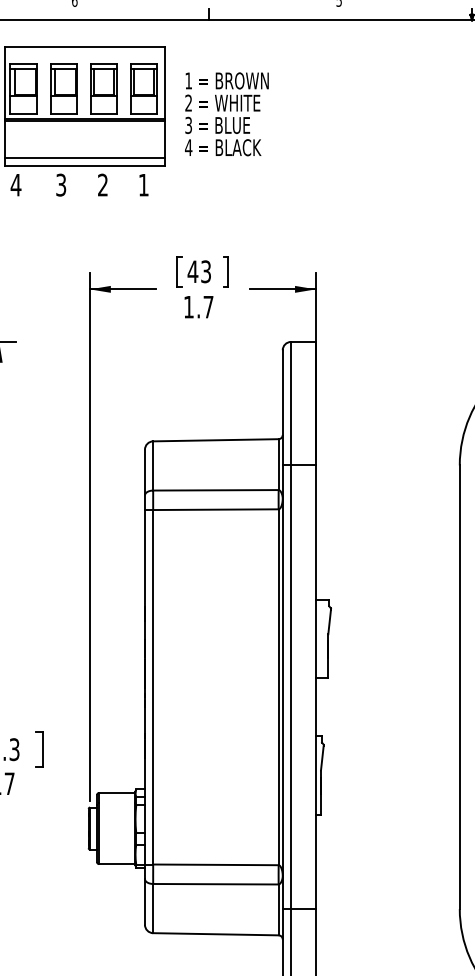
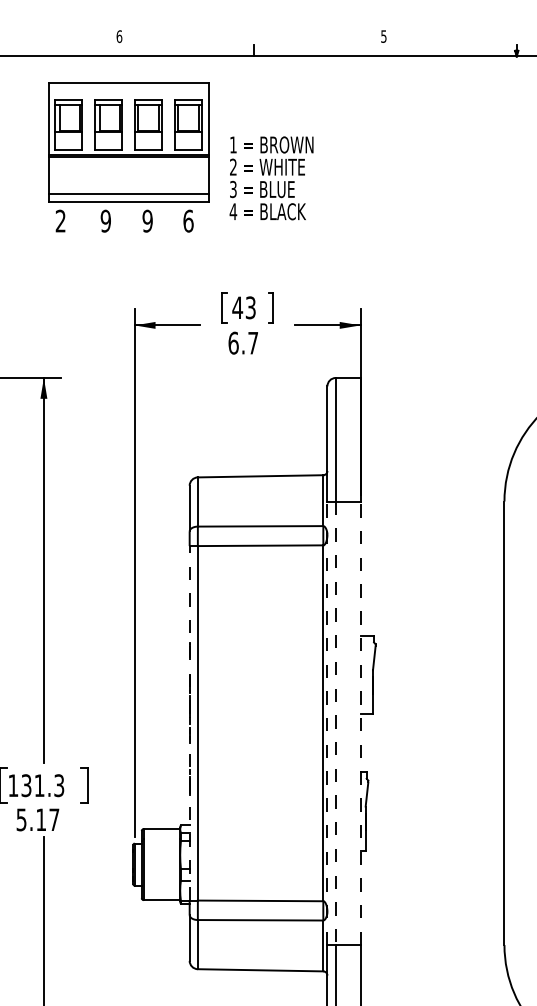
text: (226, 114) -> (271, 178), moved
text: (15, 184) -> (60, 220), 4 -> 2
text: (60, 184) -> (105, 220), 3 -> 9
text: (102, 184) -> (147, 220), 2 -> 9
text: (143, 184) -> (188, 220), 1 -> 6
text: (188, 306) -> (233, 342), 1.7 -> 6.7
line: (144, 686) -> (189, 722), solid -> dashed
line: (282, 687) -> (327, 723), solid -> dashed
line: (290, 687) -> (335, 723), solid -> dashed
line: (315, 687) -> (360, 723), solid -> dashed

